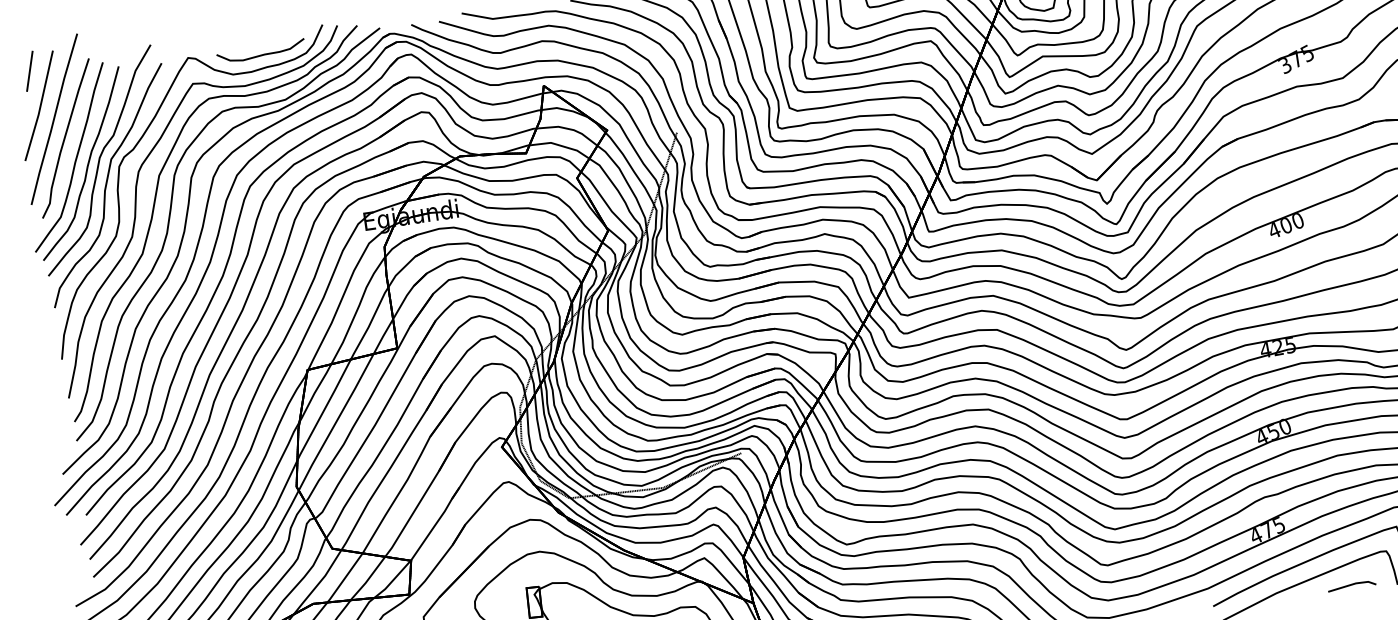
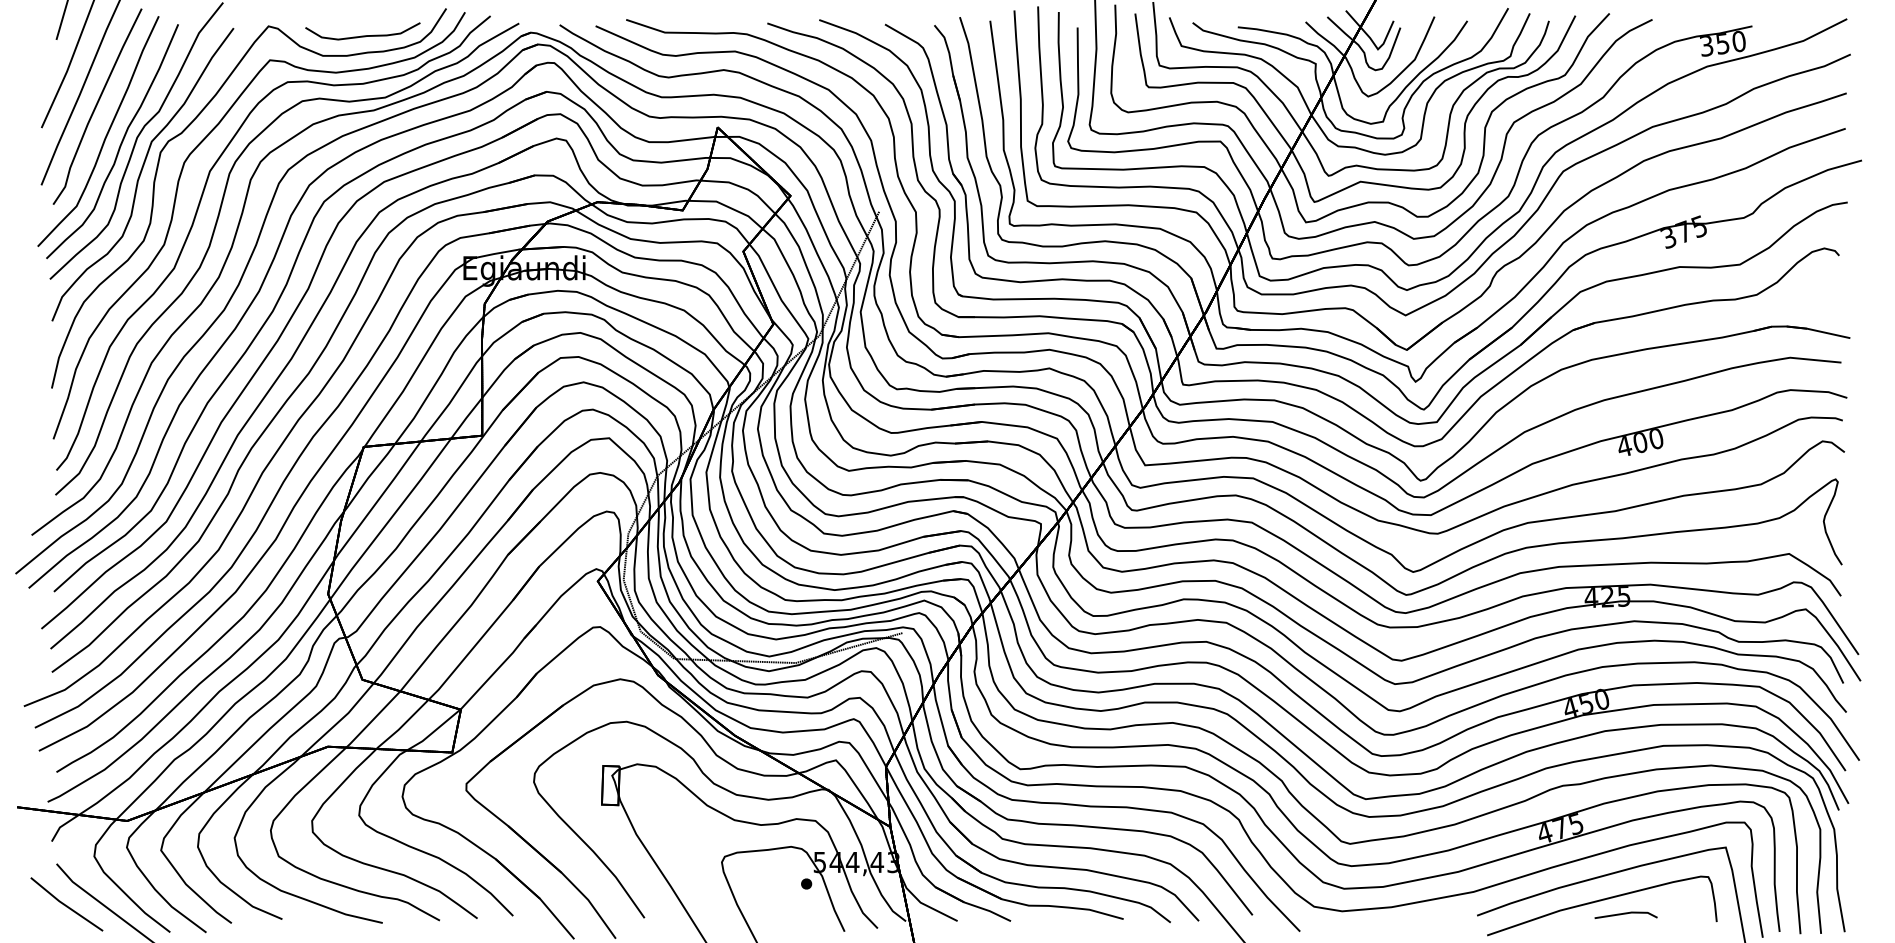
line: (1351, 585) -> (1625, 914), moved

